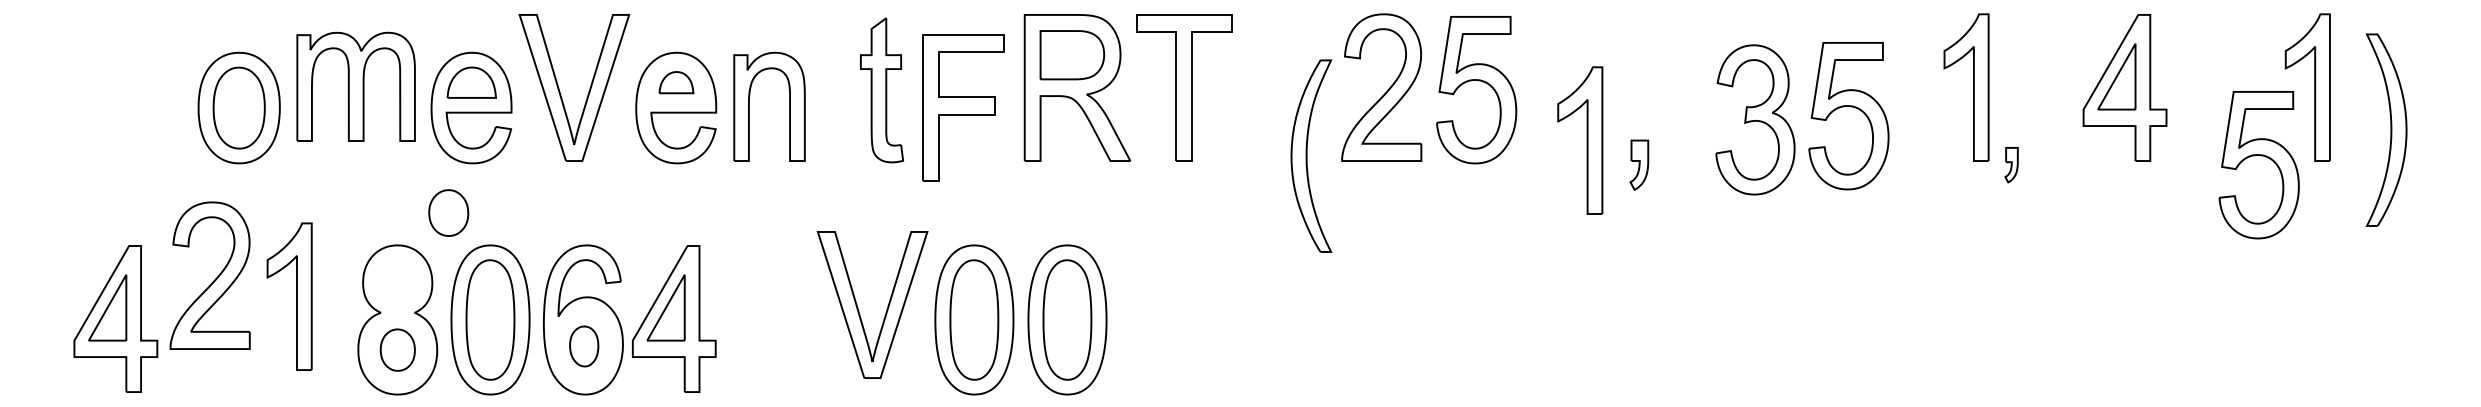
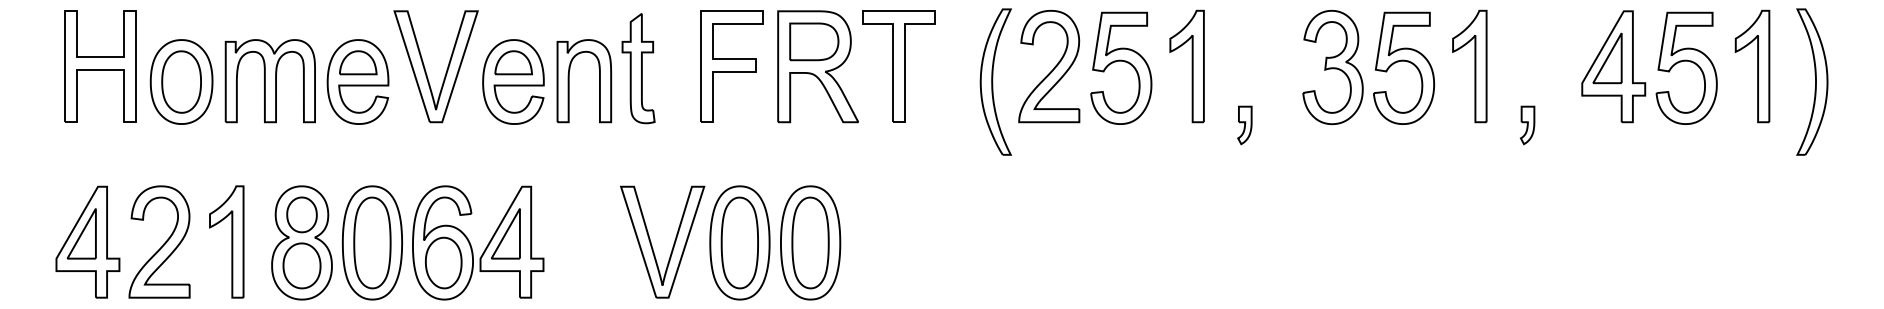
part: (676, 82) -> (513, 62), size x1.43
part: (355, 86) -> (269, 80), moved
part: (131, 87) -> (99, 66), added
part: (1973, 87) -> (1475, 66), moved
part: (881, 90) -> (638, 68), moved
part: (963, 107) -> (732, 66), moved
part: (1850, 107) -> (1405, 61), moved
part: (1755, 119) -> (1333, 67), moved
part: (2386, 129) -> (1812, 81), moved
part: (1580, 140) -> (1187, 66), moved
part: (1311, 155) -> (995, 81), moved
part: (2260, 156) -> (1687, 61), moved
part: (2011, 164) -> (1527, 124), size x1.43
part: (448, 212) -> (301, 214), moved
part: (214, 279) -> (162, 244), moved
part: (296, 296) -> (231, 241), moved
part: (858, 307) -> (651, 244), moved
part: (583, 346) -> (443, 263), size x1.67
part: (397, 349) -> (301, 265), size x1.43

